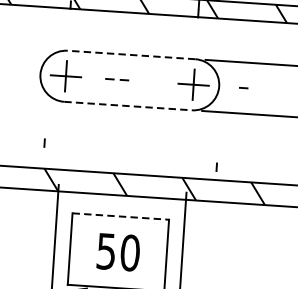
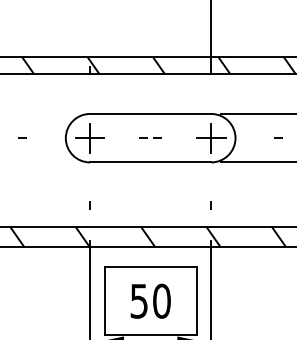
line: (131, 54) -> (150, 113), dashed -> solid
line: (113, 78) -> (147, 137), moved
line: (243, 87) -> (278, 137), moved
line: (127, 106) -> (150, 162), dashed -> solid
line: (44, 142) -> (89, 205), moved
line: (215, 166) -> (210, 205), moved
line: (120, 216) -> (150, 267), dashed -> solid

